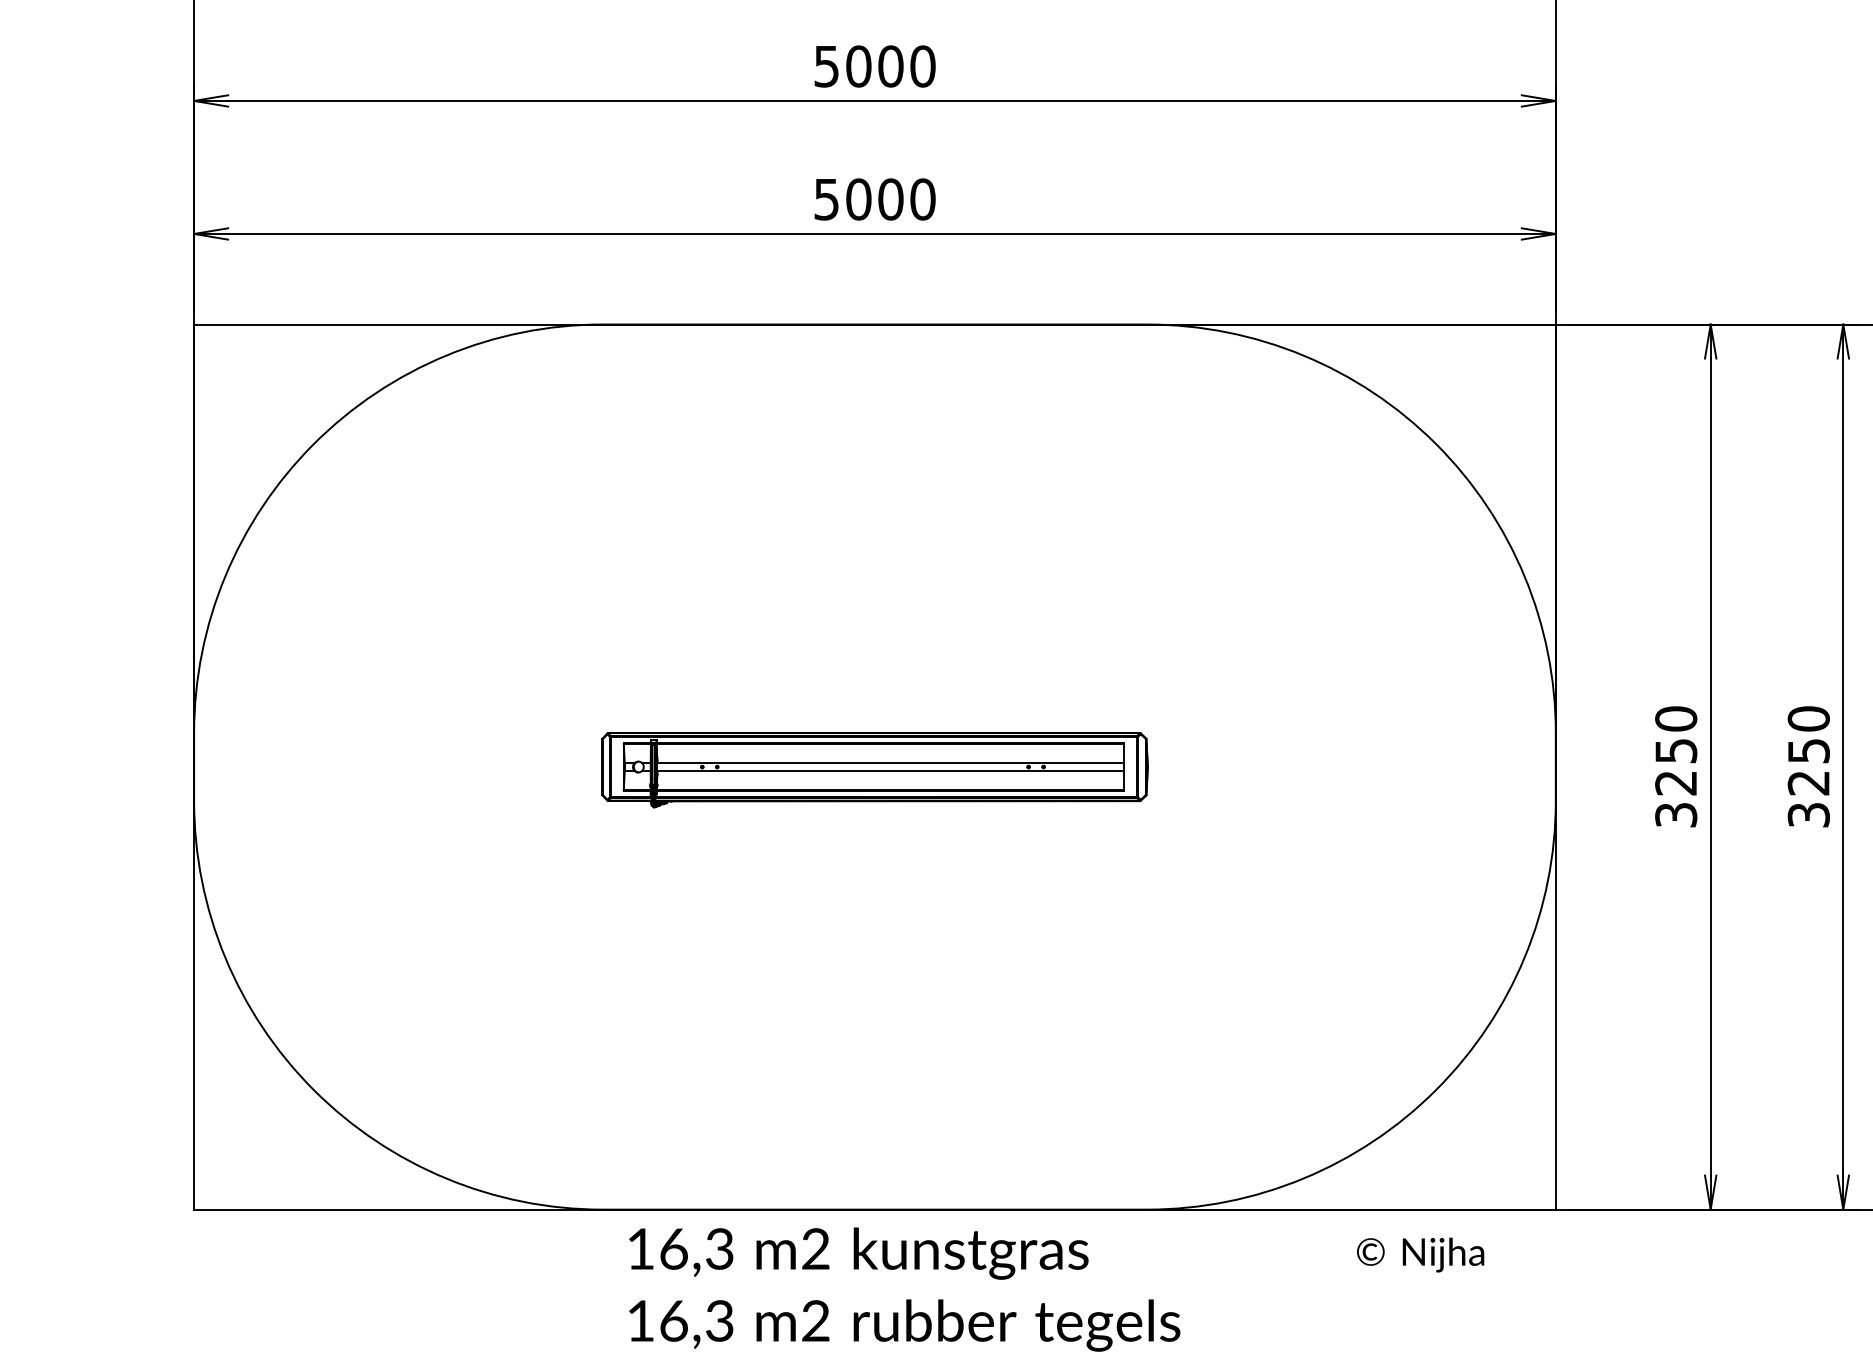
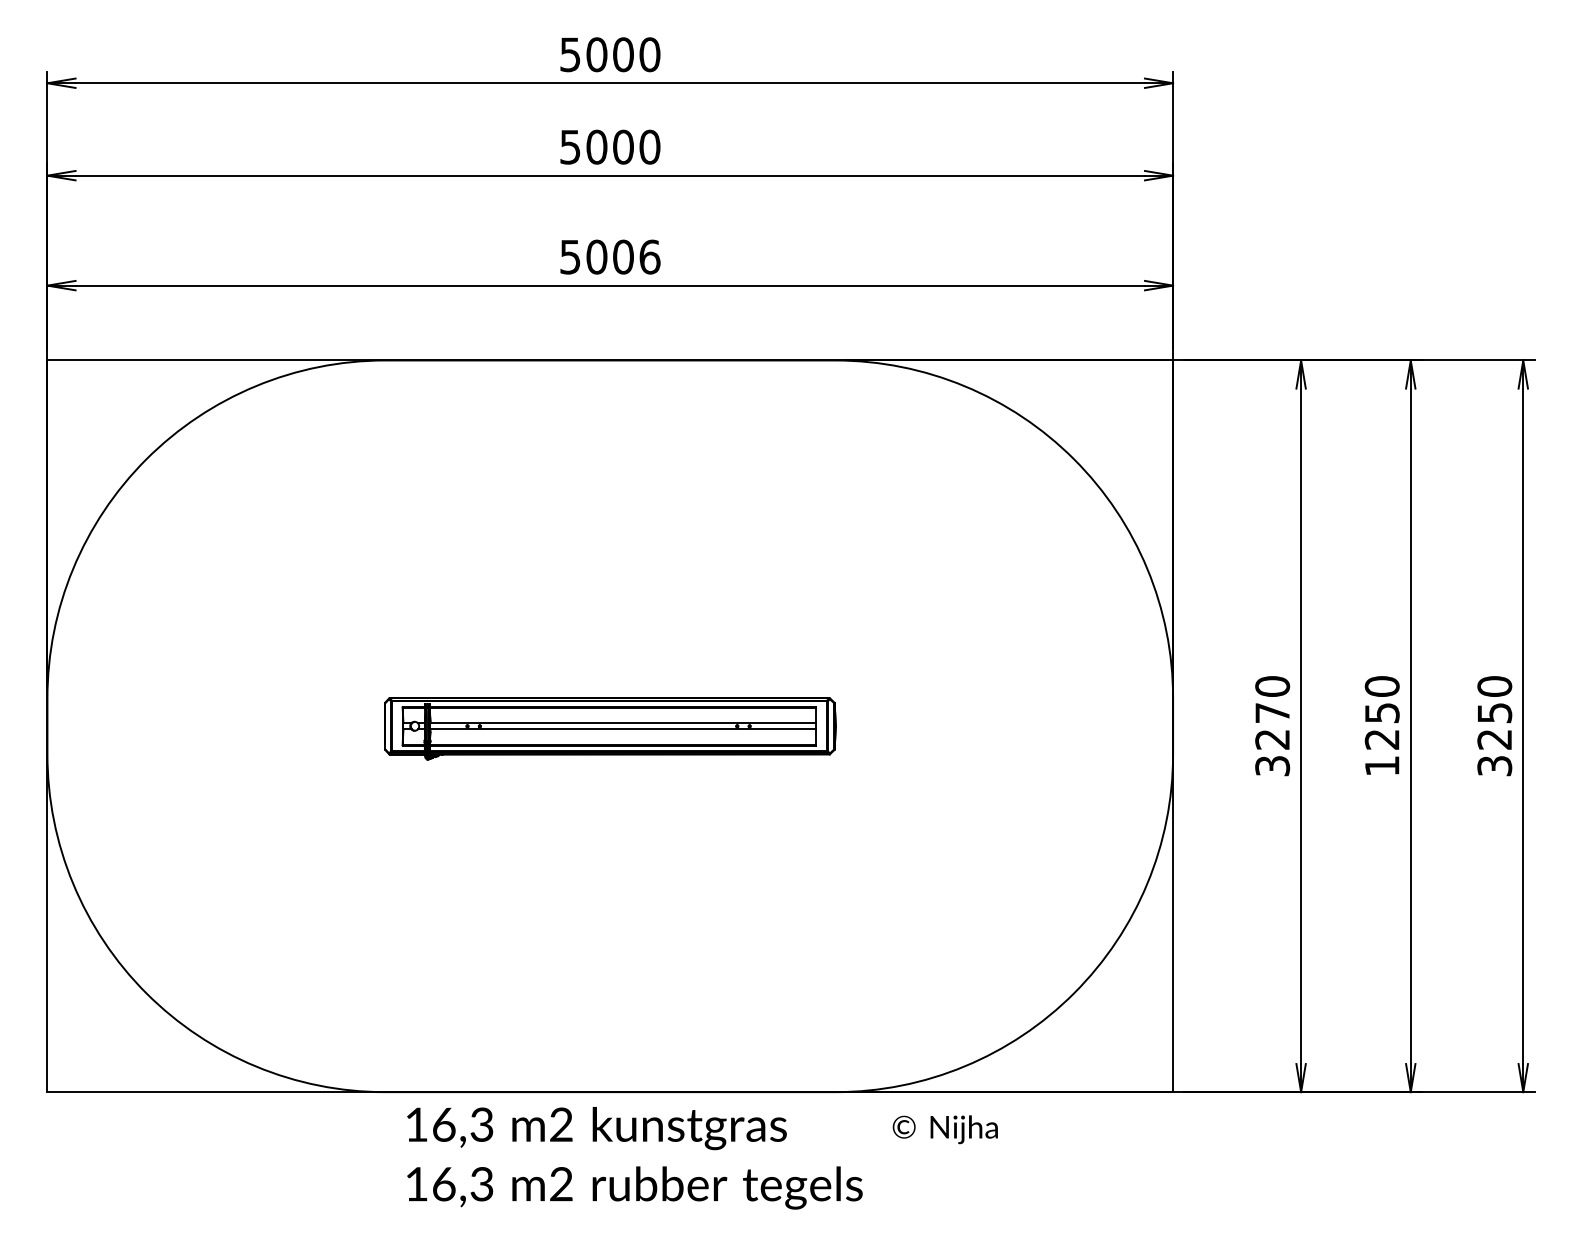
text: (922, 198) -> (649, 256), 5000 -> 5006
text: (1676, 751) -> (1272, 713), 3250 -> 3270
text: (1807, 815) -> (1381, 766), 3250 -> 1250
text: (1419, 1254) -> (944, 1129), moved

